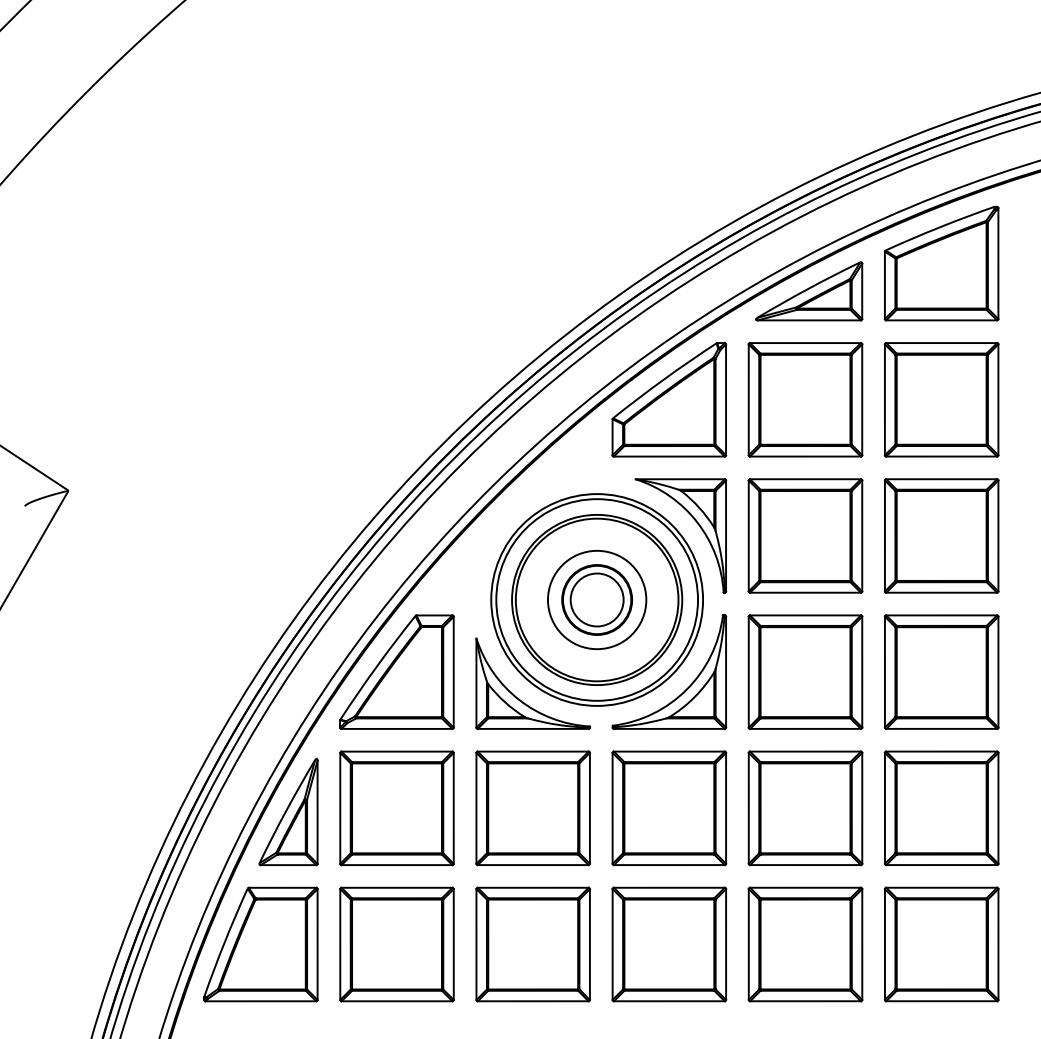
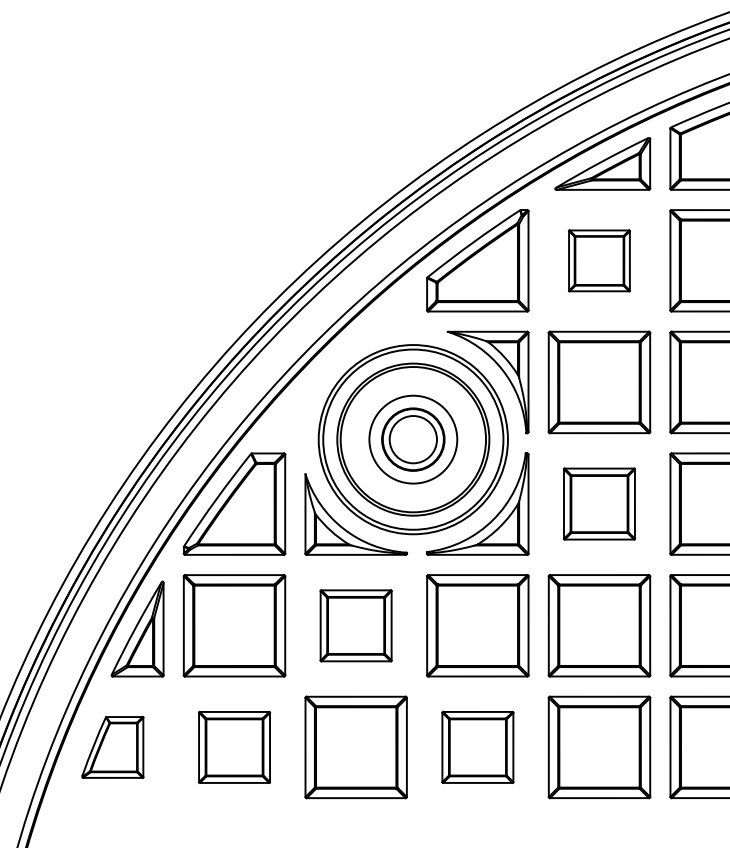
part: (805, 399) -> (599, 260), size x0.6
part: (805, 671) -> (599, 503), size x0.7
part: (532, 808) -> (355, 625), size x0.7
part: (260, 944) -> (112, 747), size x0.6
part: (396, 944) -> (234, 747), size x0.7
part: (669, 944) -> (477, 747), size x0.7

